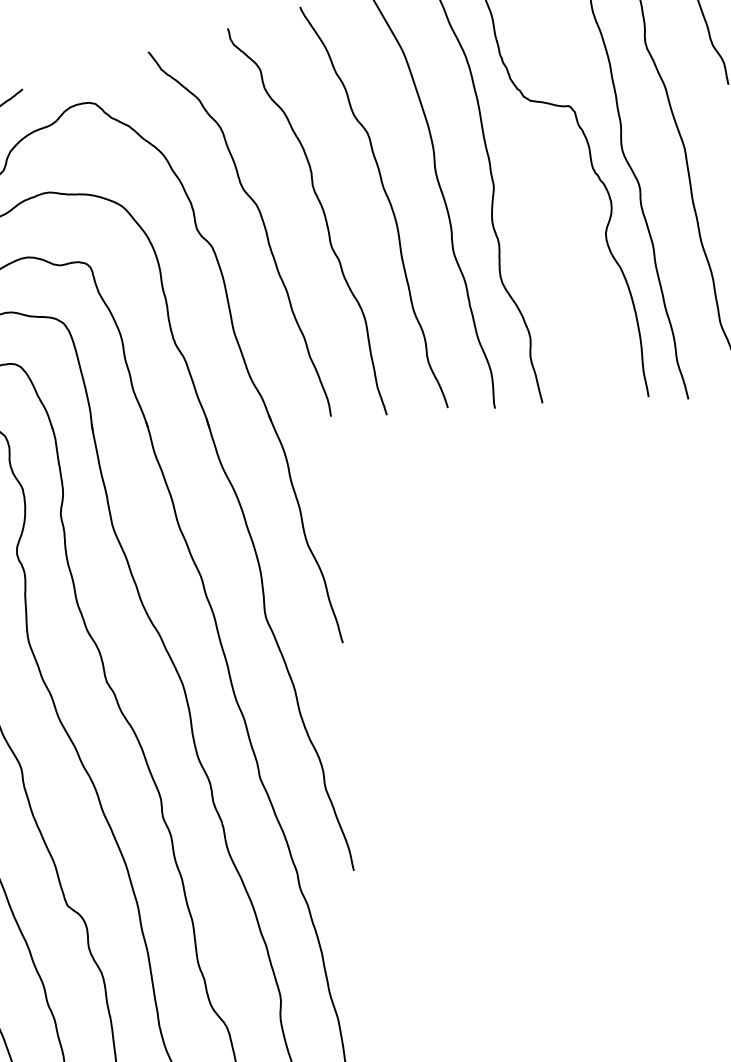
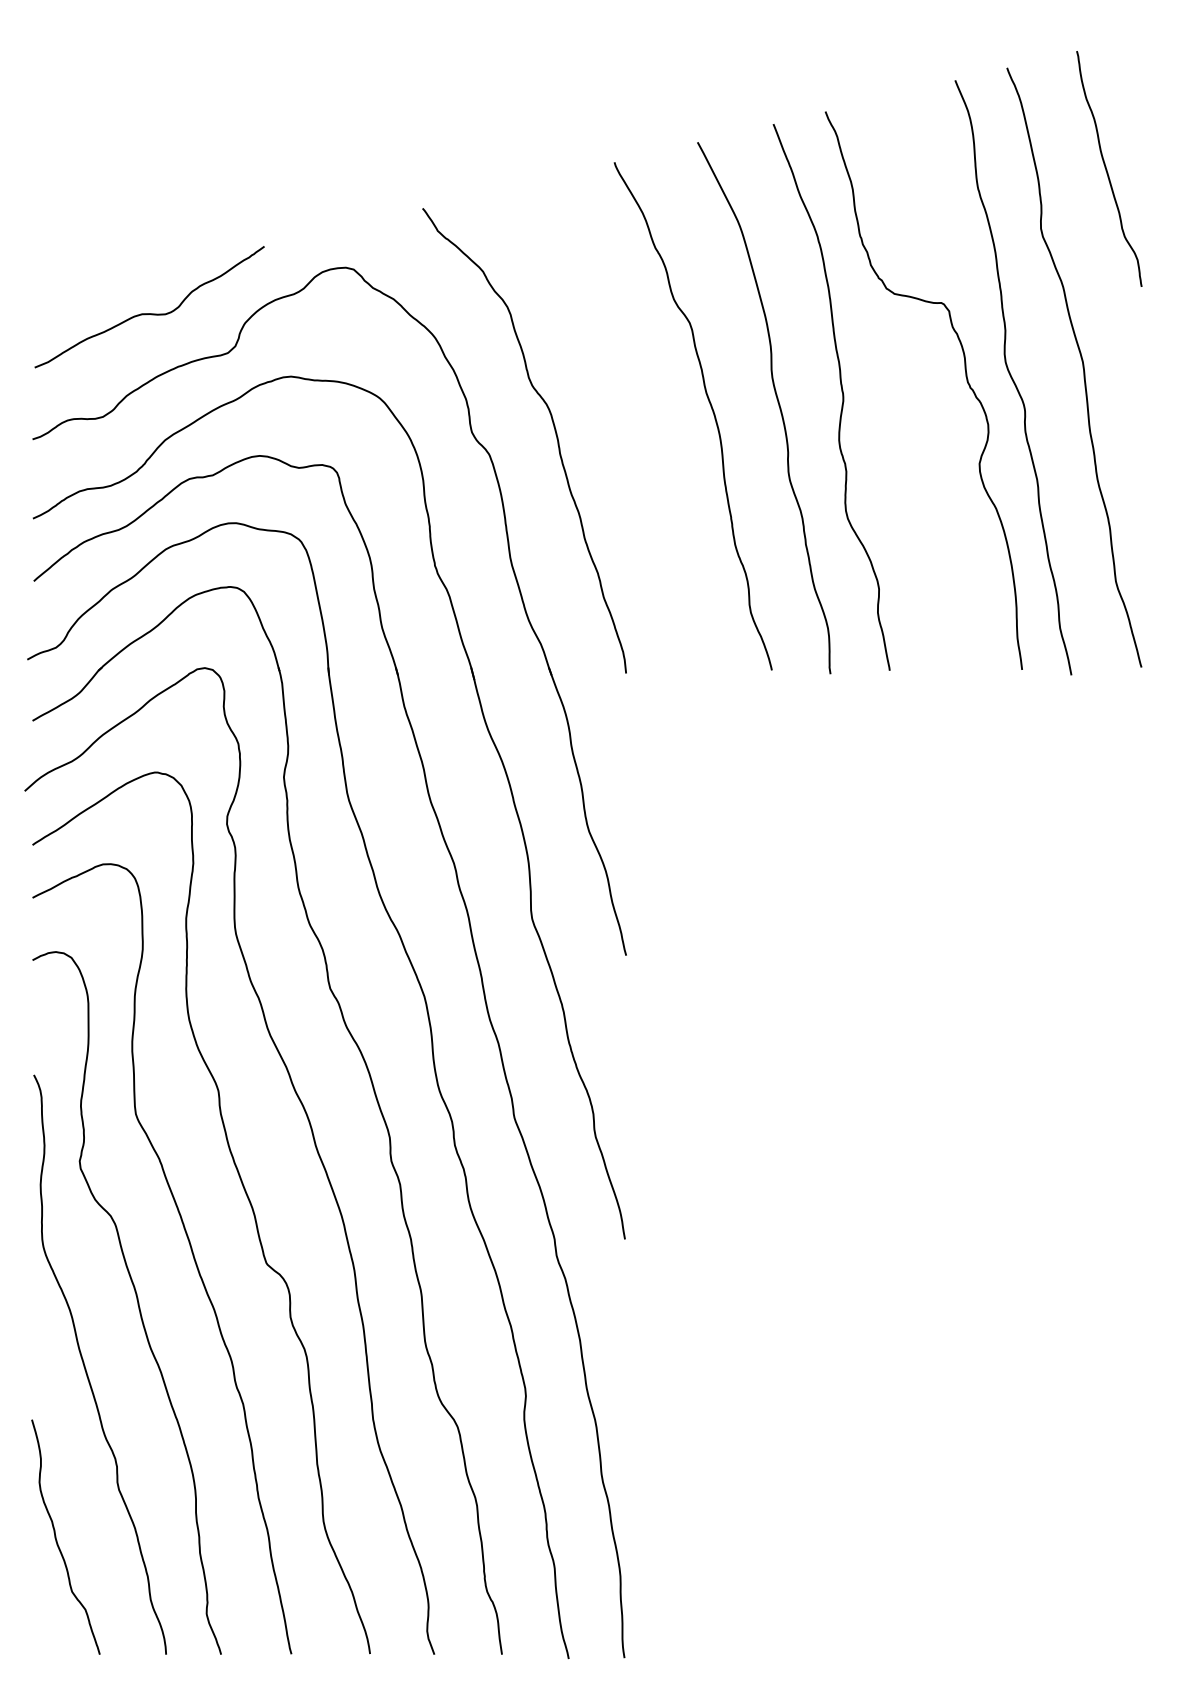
curve: (324, 215) -> (630, 423), removed

